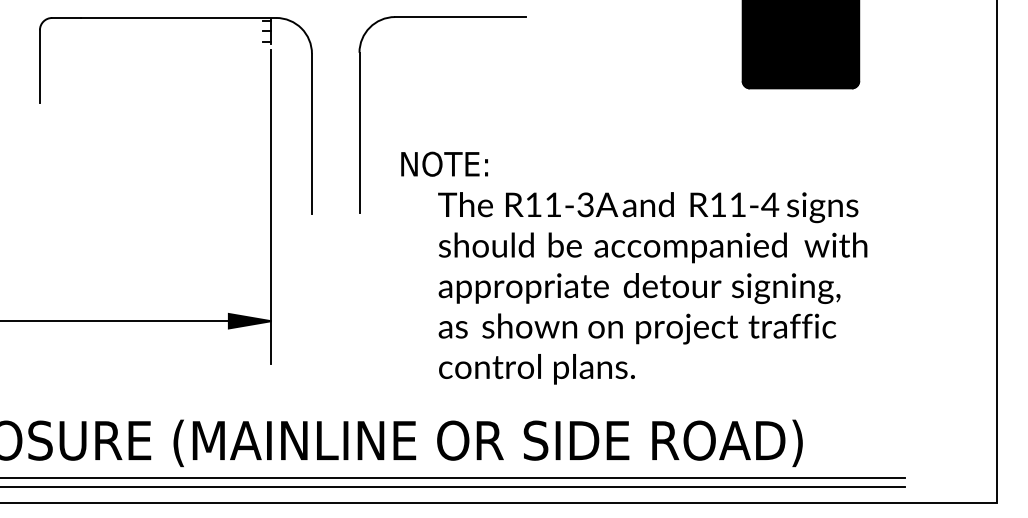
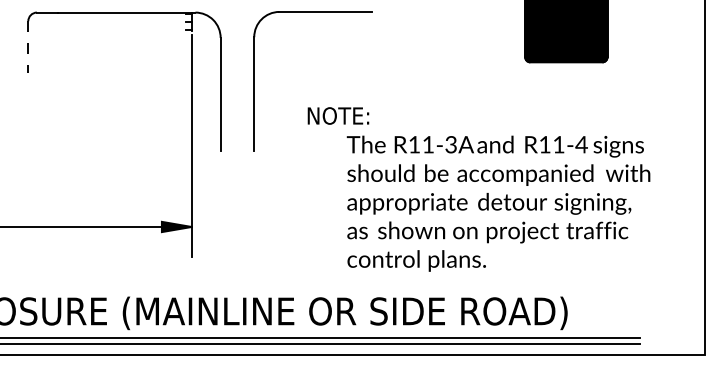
line: (40, 67) -> (28, 47), solid -> dashed
text: (444, 163) -> (338, 115), moved
text: (652, 287) -> (498, 203), moved

